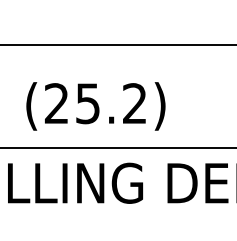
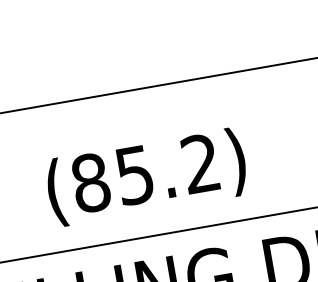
text: (56, 103) -> (90, 182), (25.2) -> (85.2)

